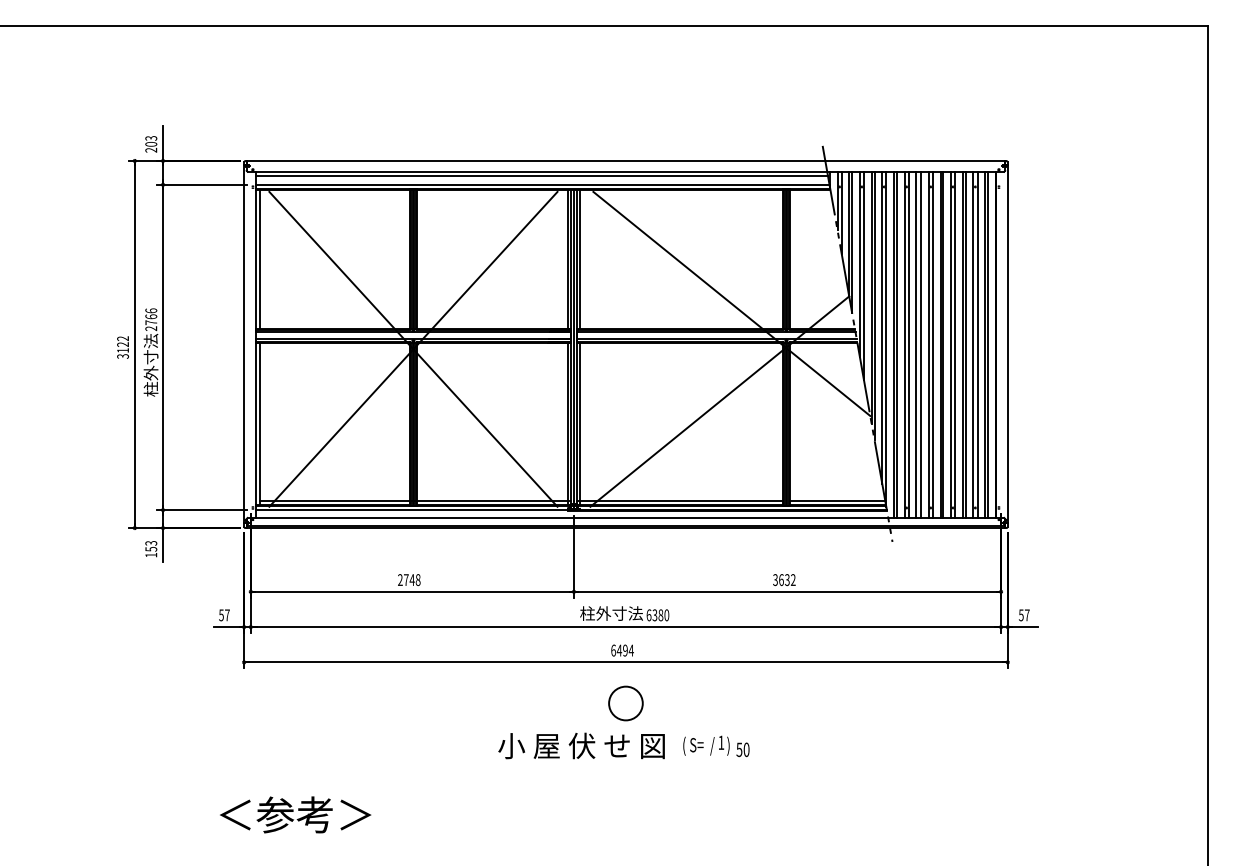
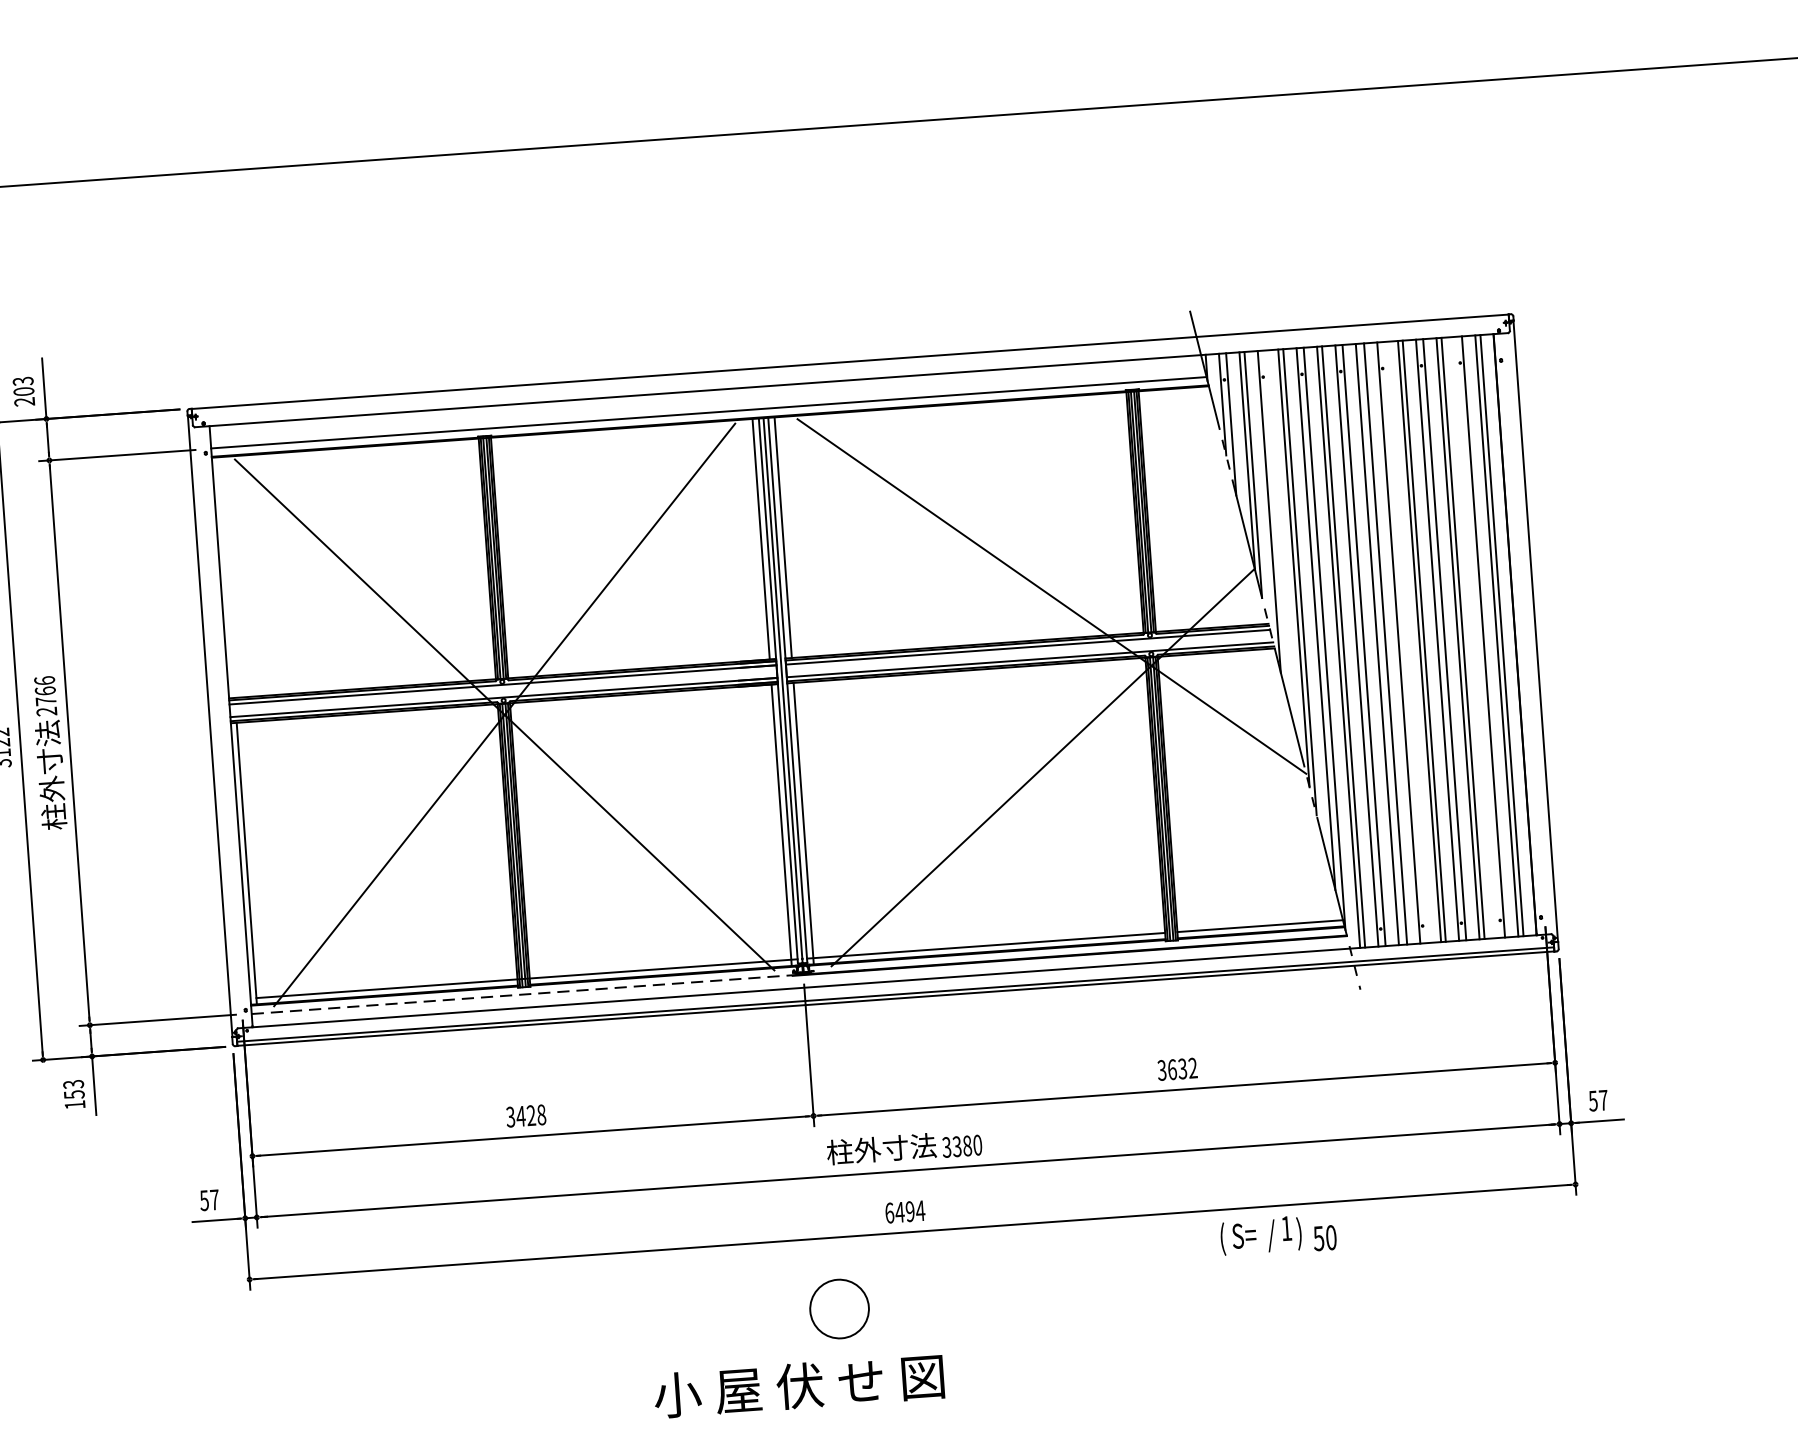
line: (541, 175) -> (705, 397), removed
line: (259, 258) -> (226, 576), removed
line: (864, 275) -> (1278, 530), removed
line: (932, 344) -> (1405, 641), removed
line: (973, 344) -> (1476, 636), removed
line: (415, 510) -> (528, 994), solid -> dashed
text: (406, 580) -> (521, 1117), 2748 -> 3428
text: (648, 615) -> (945, 1147), 6380 -> 3380
circle: (625, 703) -> (838, 1309), moved
text: (581, 745) -> (798, 1385), moved
text: (716, 746) -> (1278, 1235), moved

